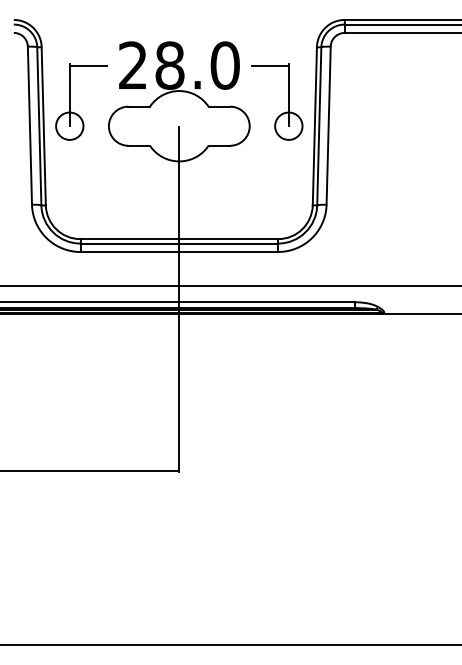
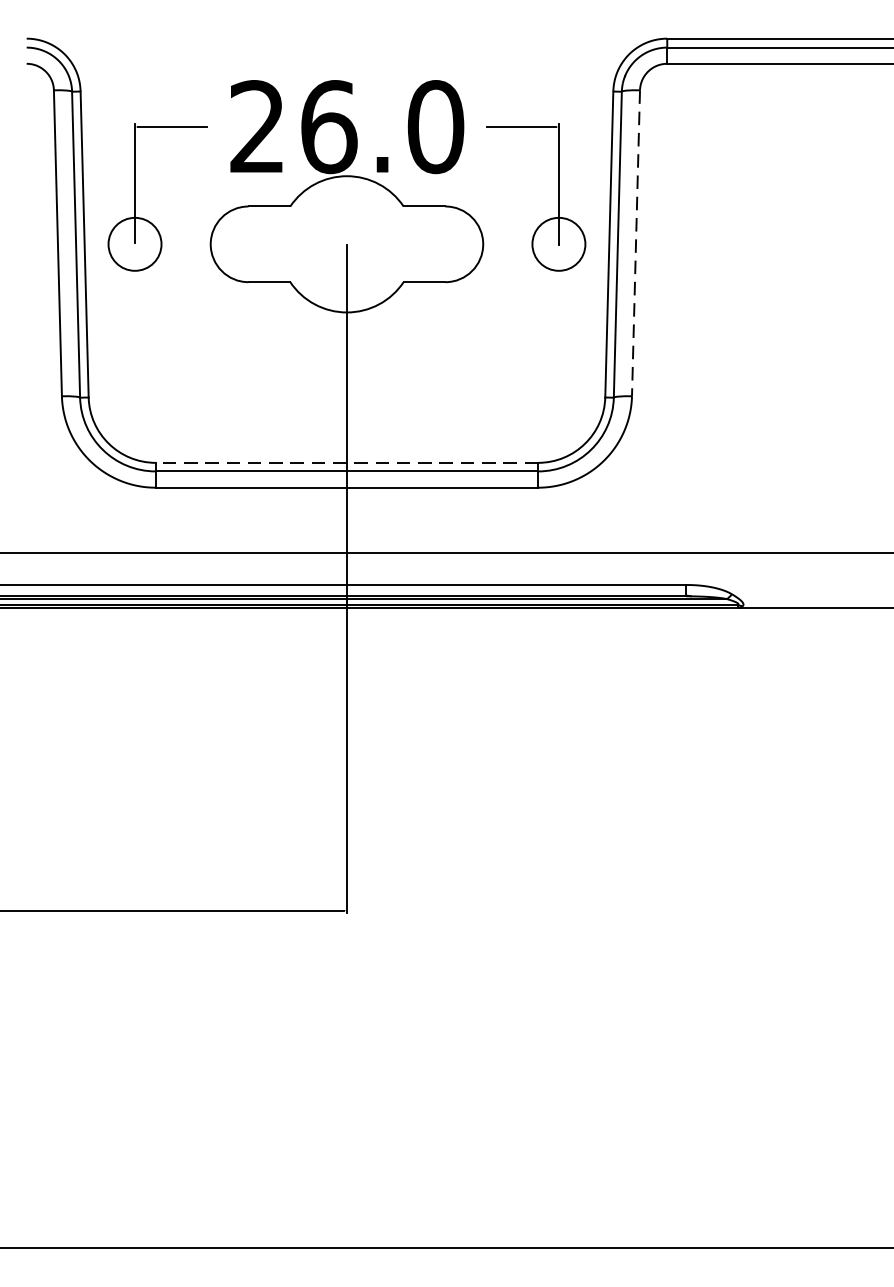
text: (169, 65) -> (327, 126), 28.0 -> 26.0
line: (328, 126) -> (635, 244), solid -> dashed
line: (179, 239) -> (347, 463), solid -> dashed

